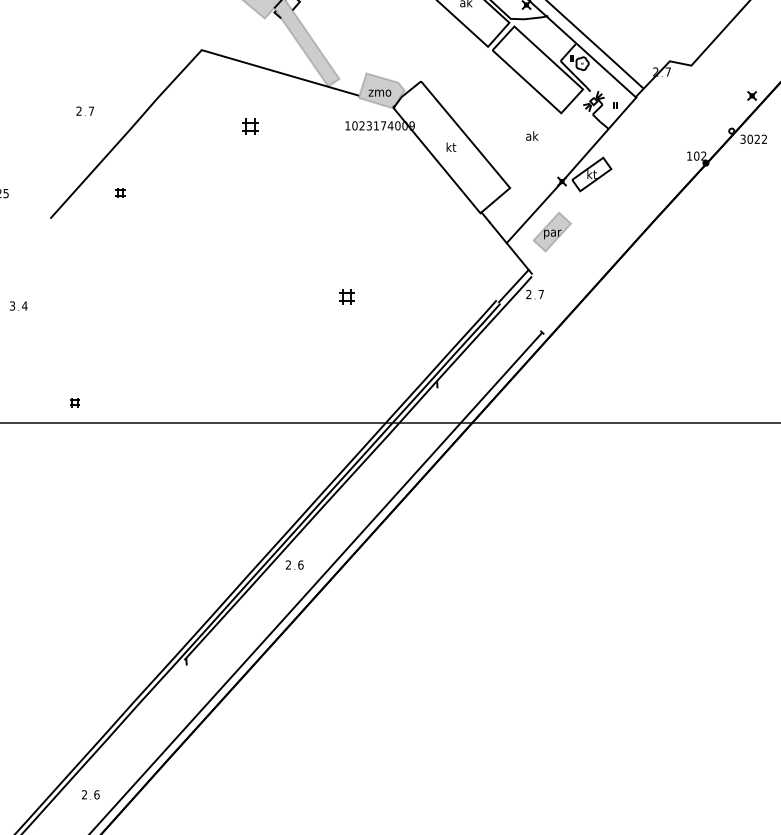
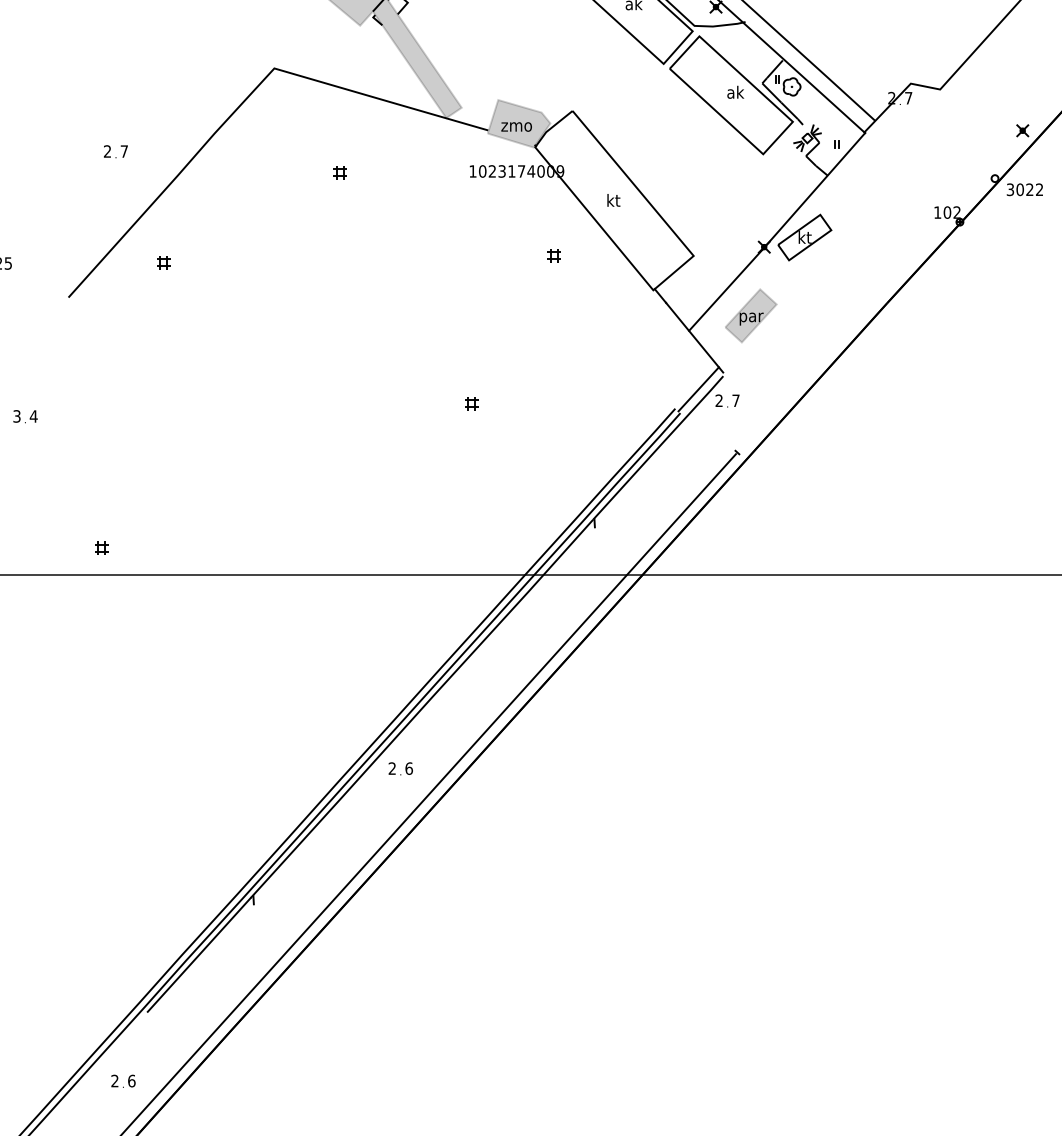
part: (249, 126) -> (339, 172), size x0.62
text: (532, 135) -> (735, 91), moved
part: (407, 187) -> (553, 255), added
part: (346, 296) -> (471, 403), size x0.62
line: (145, 701) -> (198, 954), added

